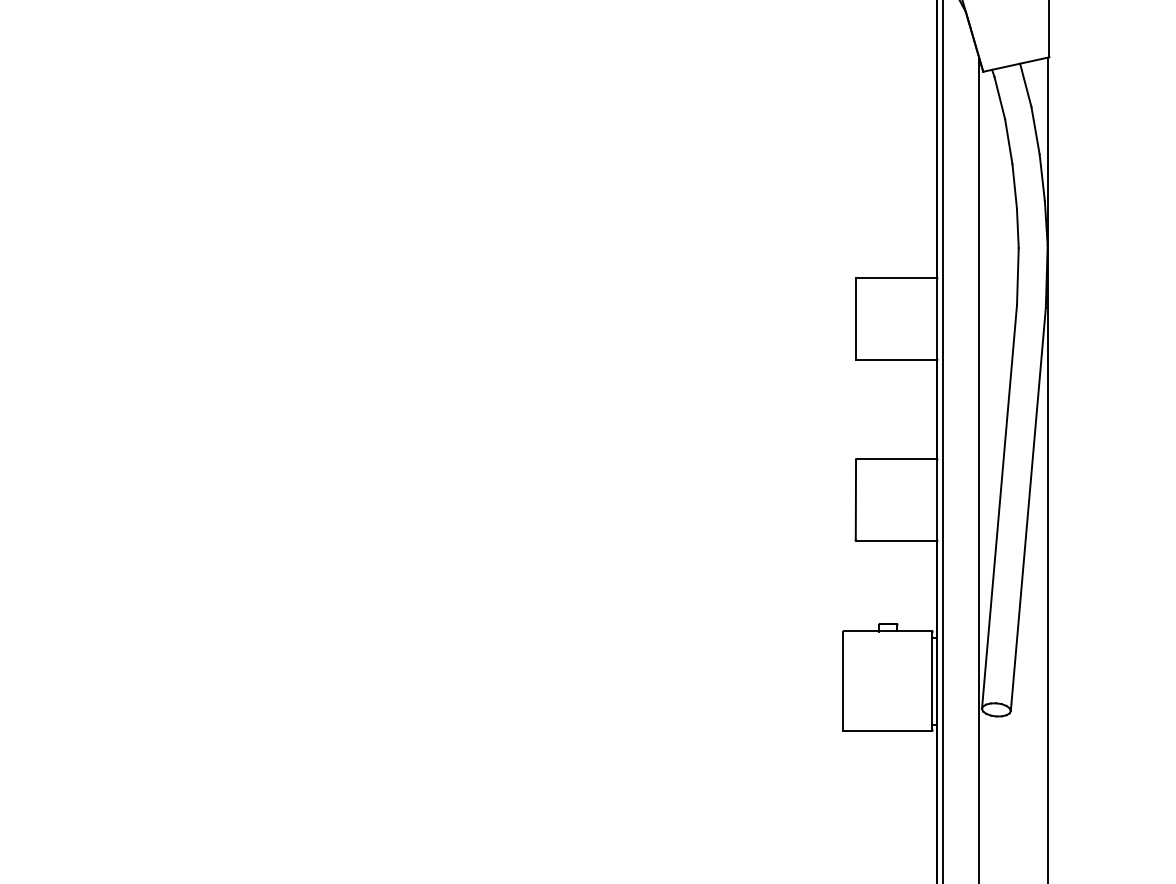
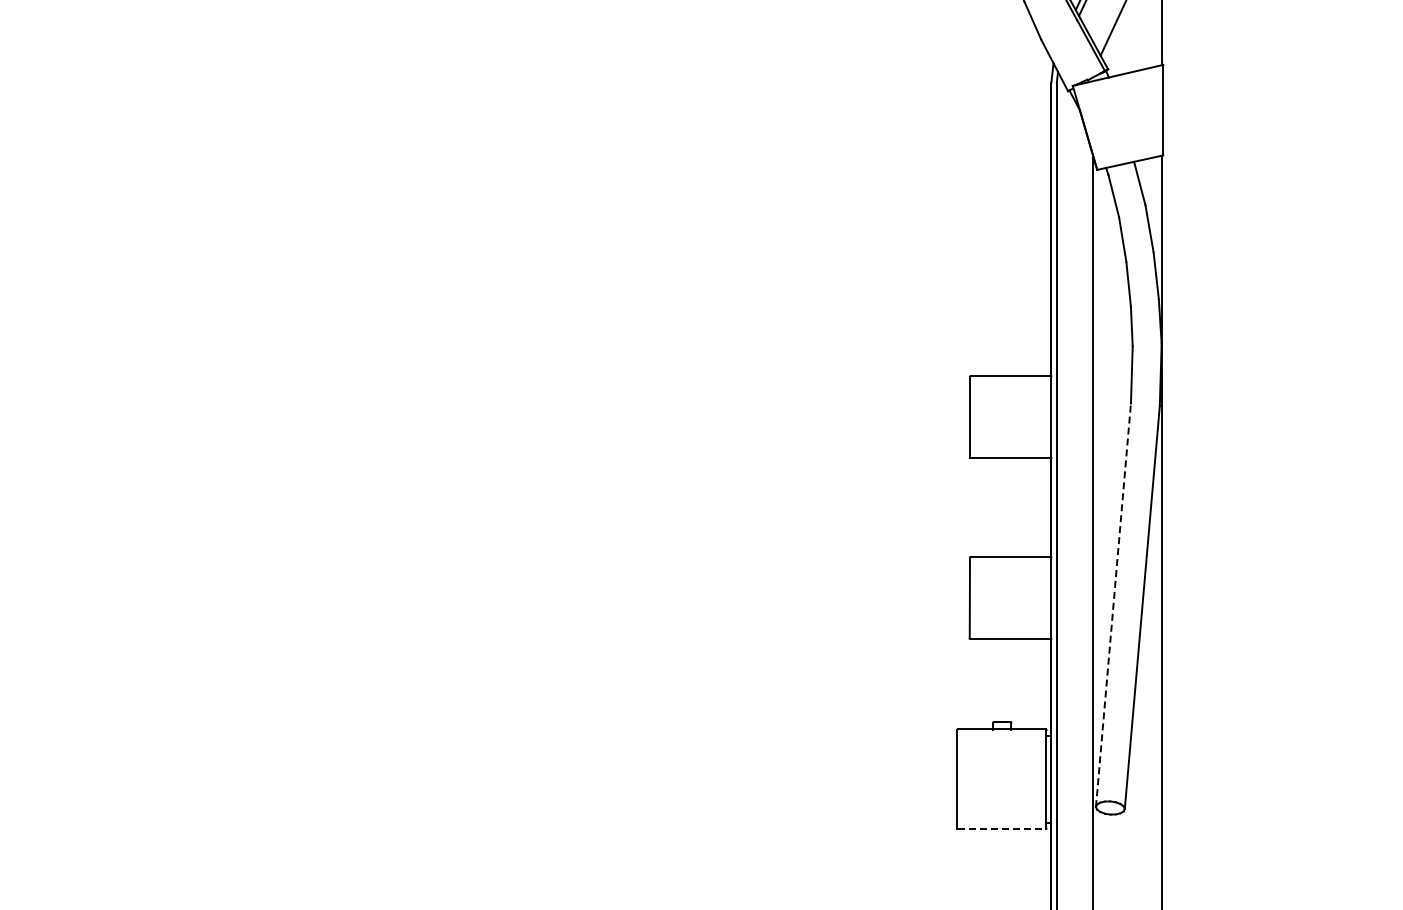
line: (999, 507) -> (1113, 605), solid -> dashed
line: (888, 730) -> (1002, 828), solid -> dashed

